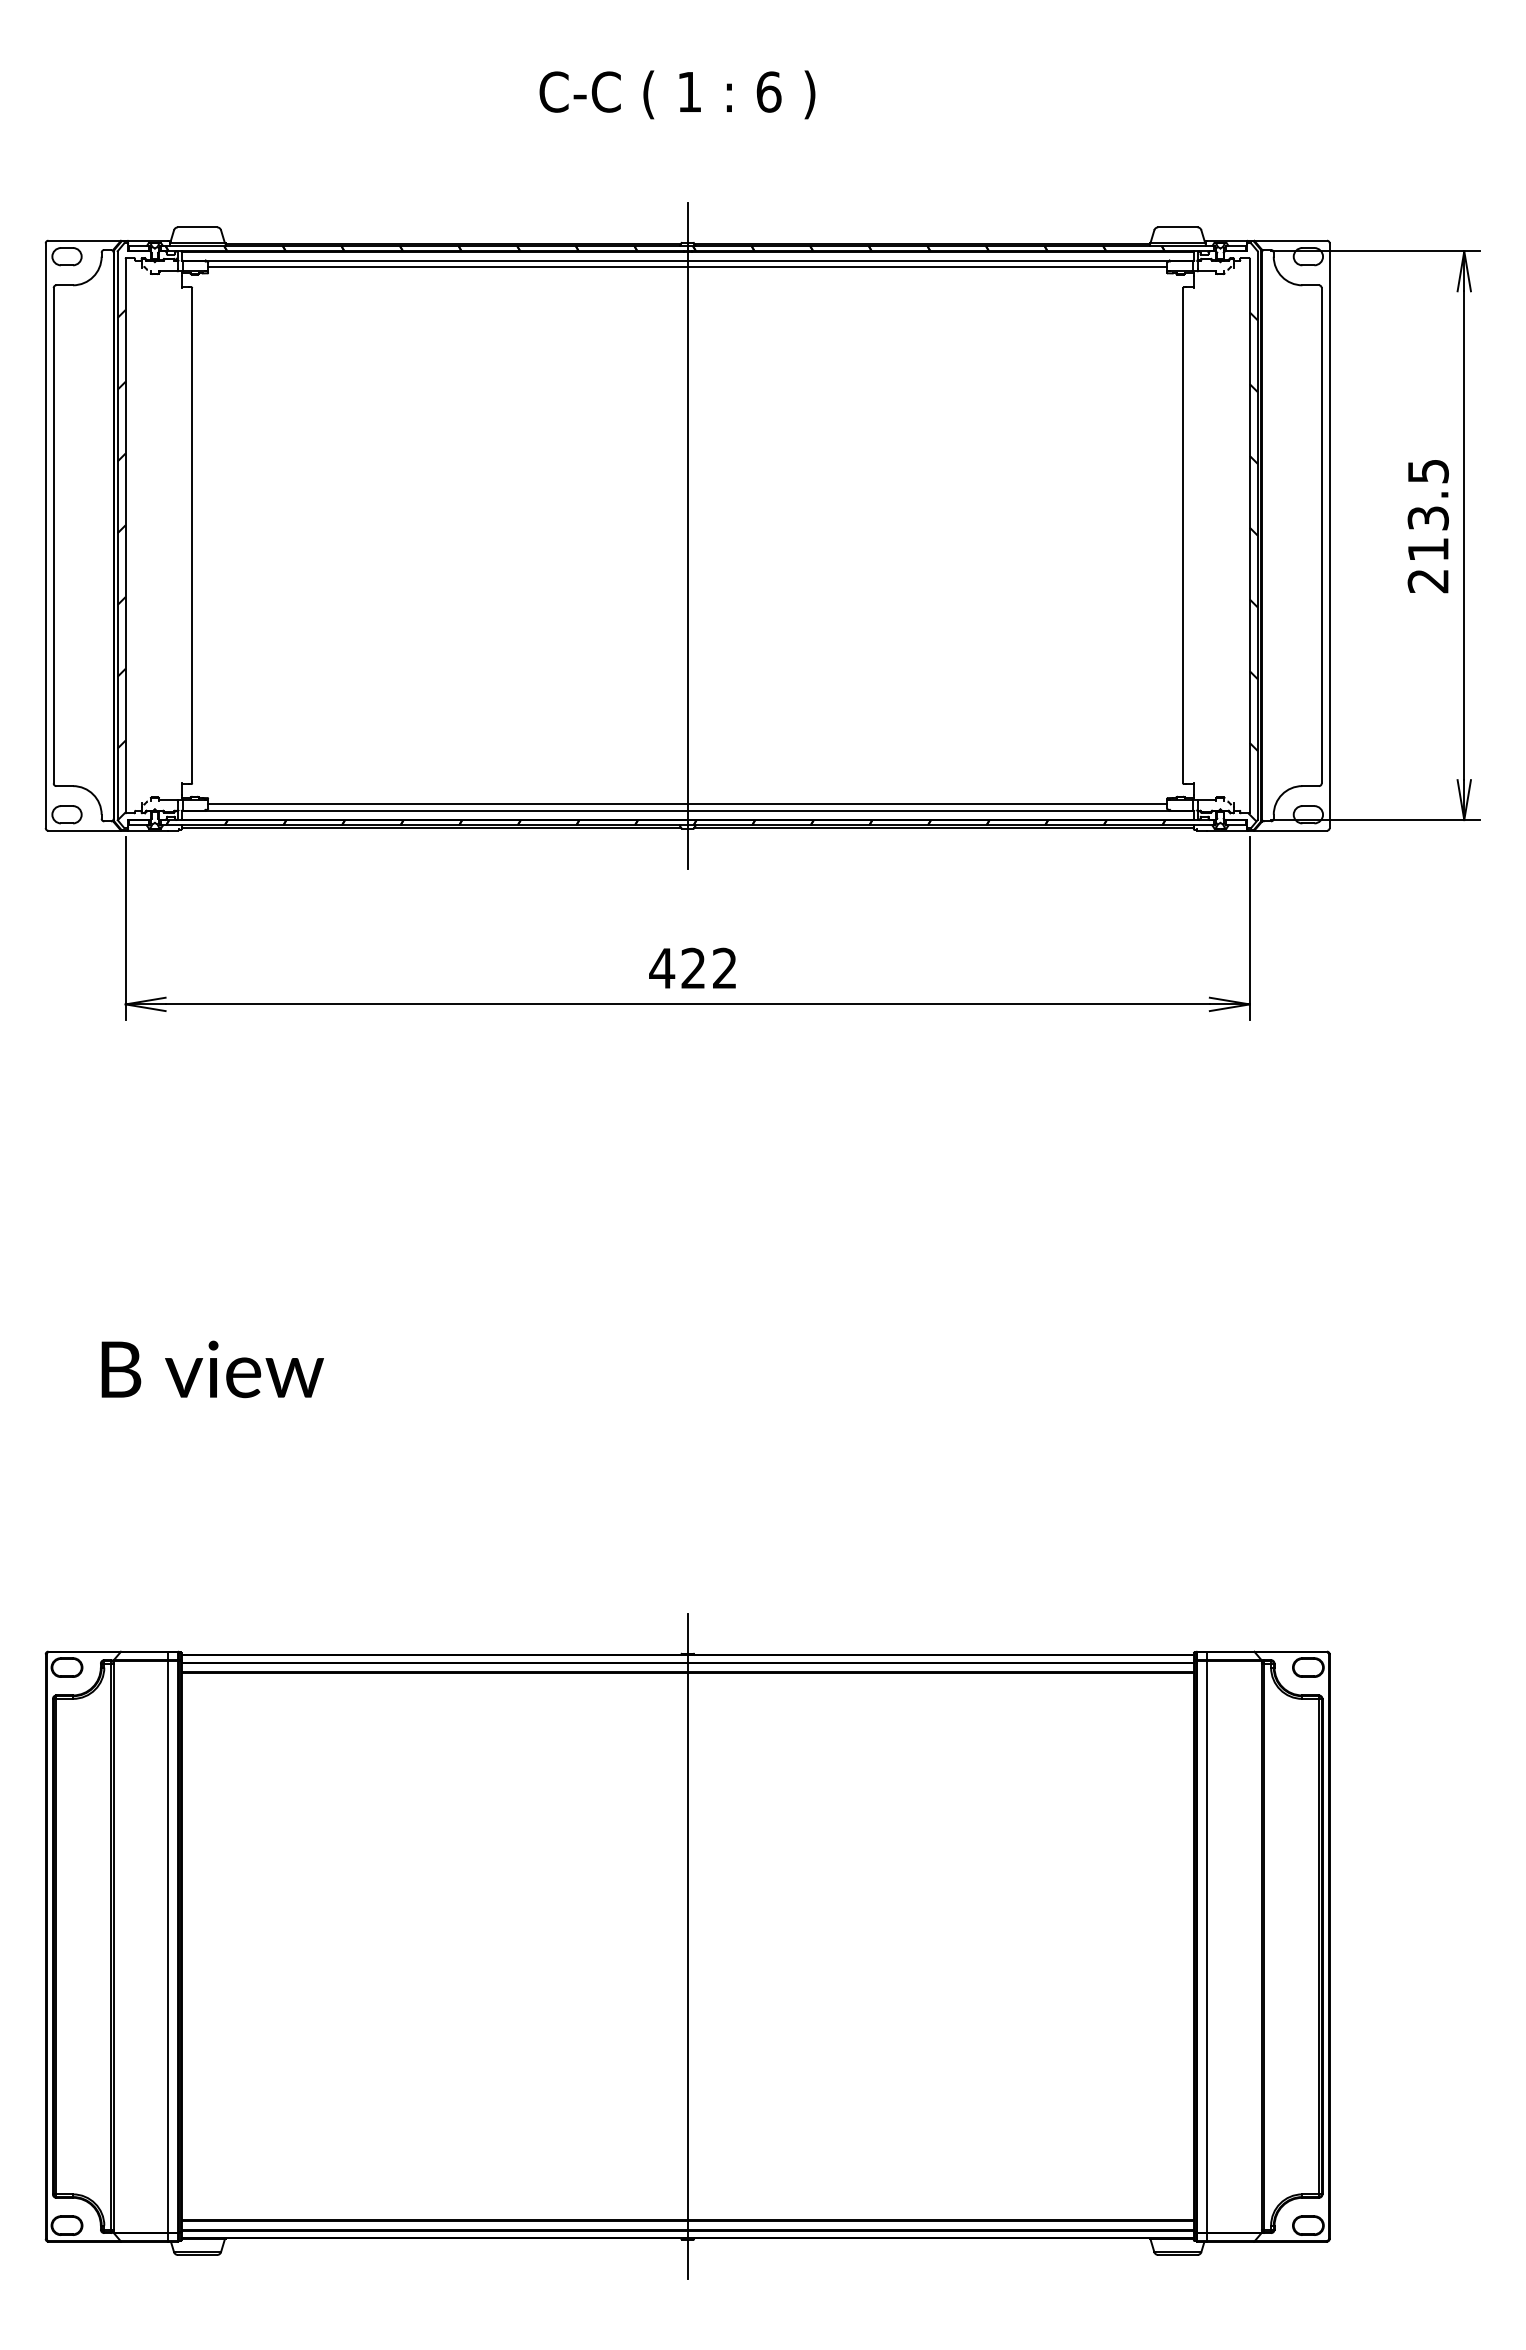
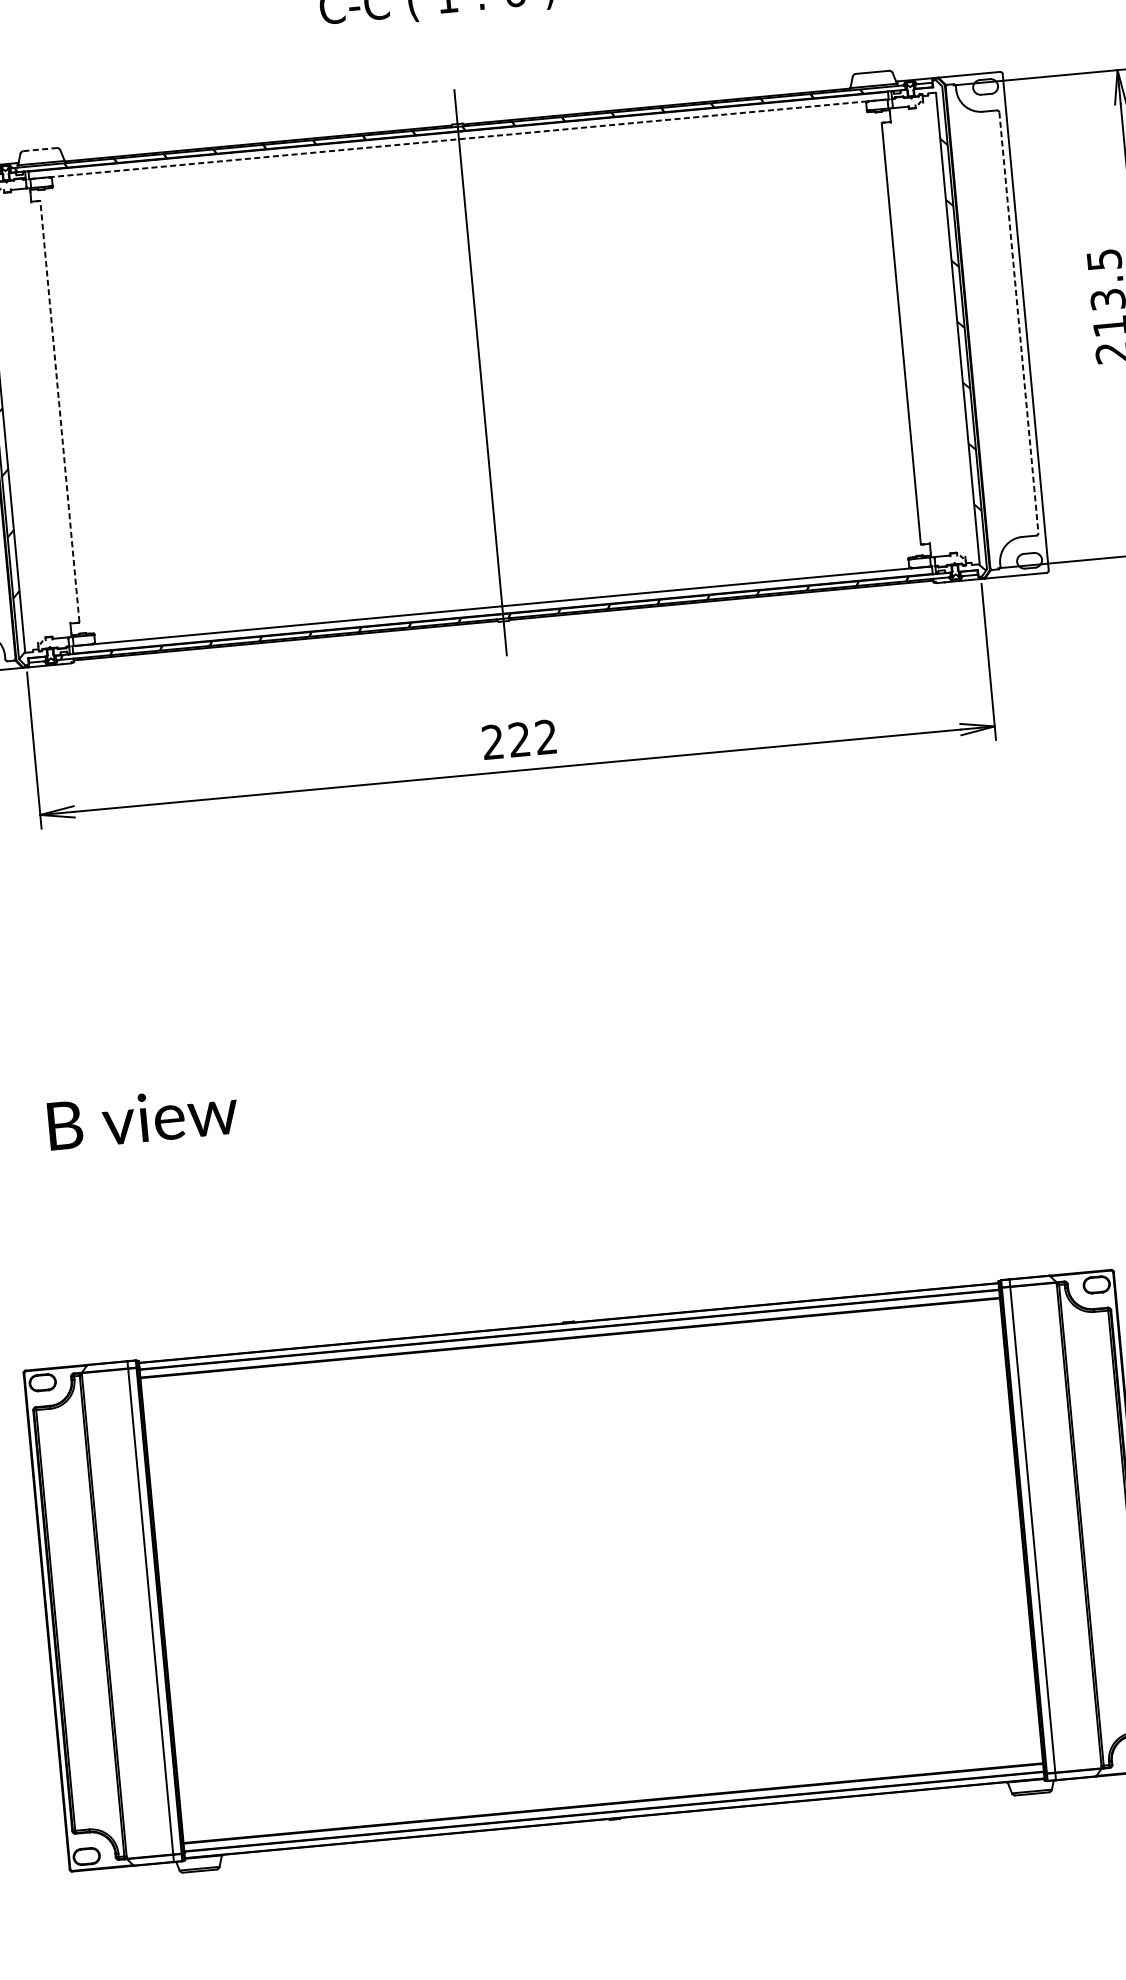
line: (197, 227) -> (40, 149), solid -> dashed
line: (688, 260) -> (459, 139), solid -> dashed
line: (687, 267) -> (459, 145), removed
line: (192, 535) -> (60, 411), solid -> dashed
line: (1321, 535) -> (1018, 322), solid -> dashed
line: (687, 804) -> (501, 601), removed
text: (662, 967) -> (493, 741), 422 -> 222
line: (687, 1946) -> (591, 1570), removed

